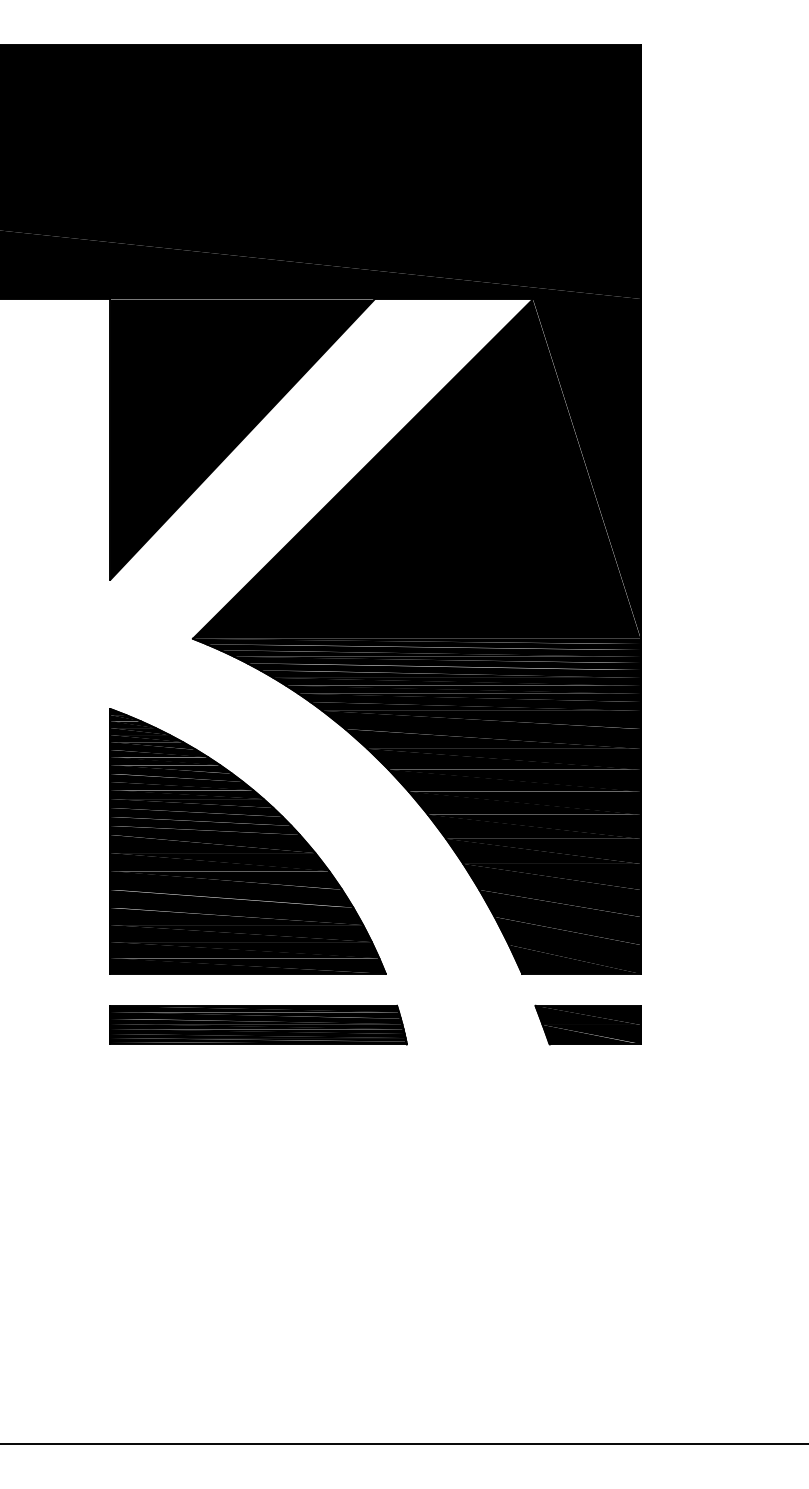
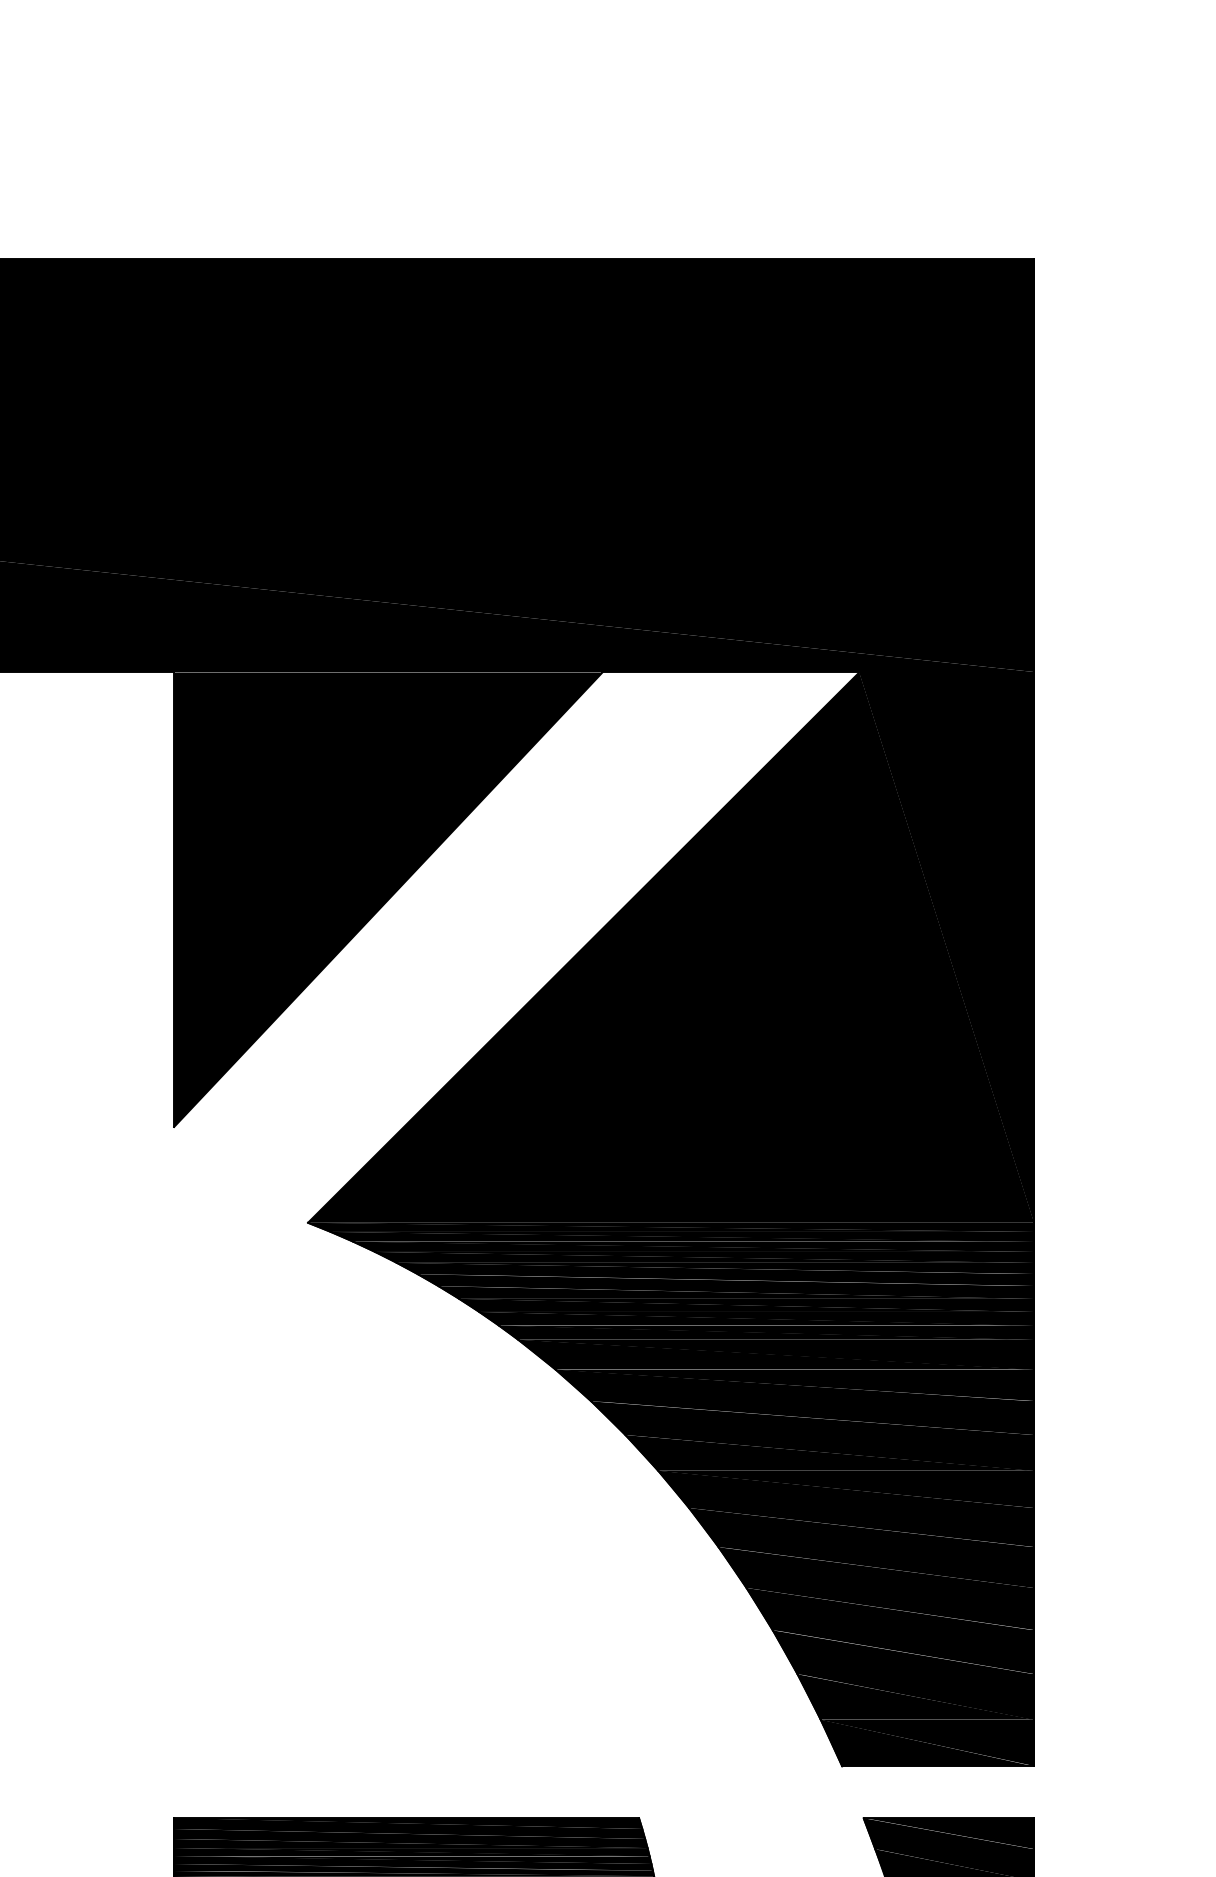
part: (247, 841) -> (396, 1551), removed

